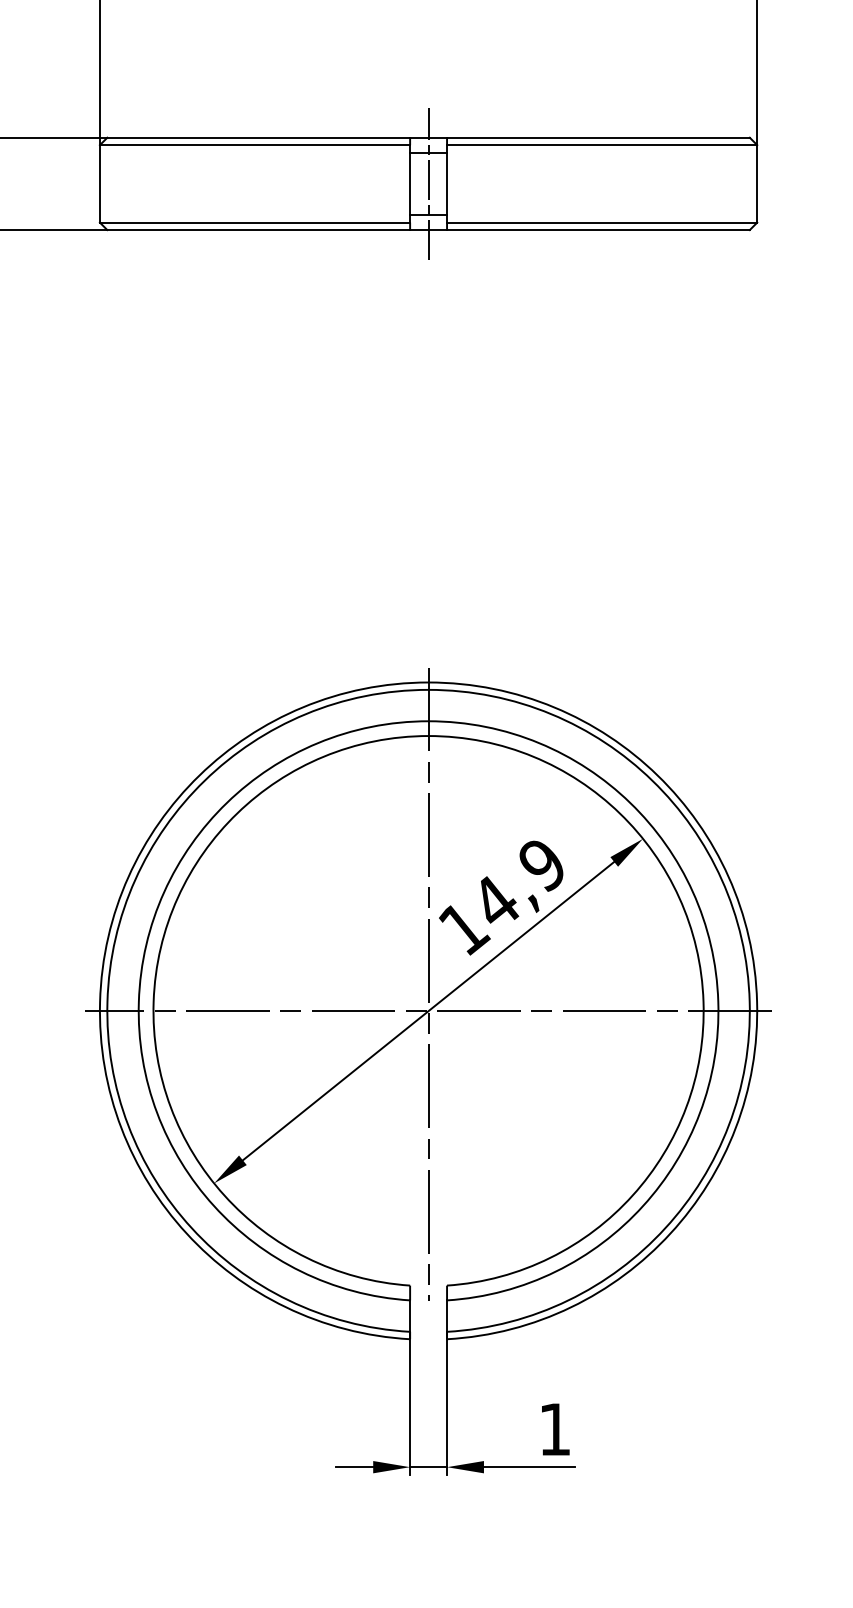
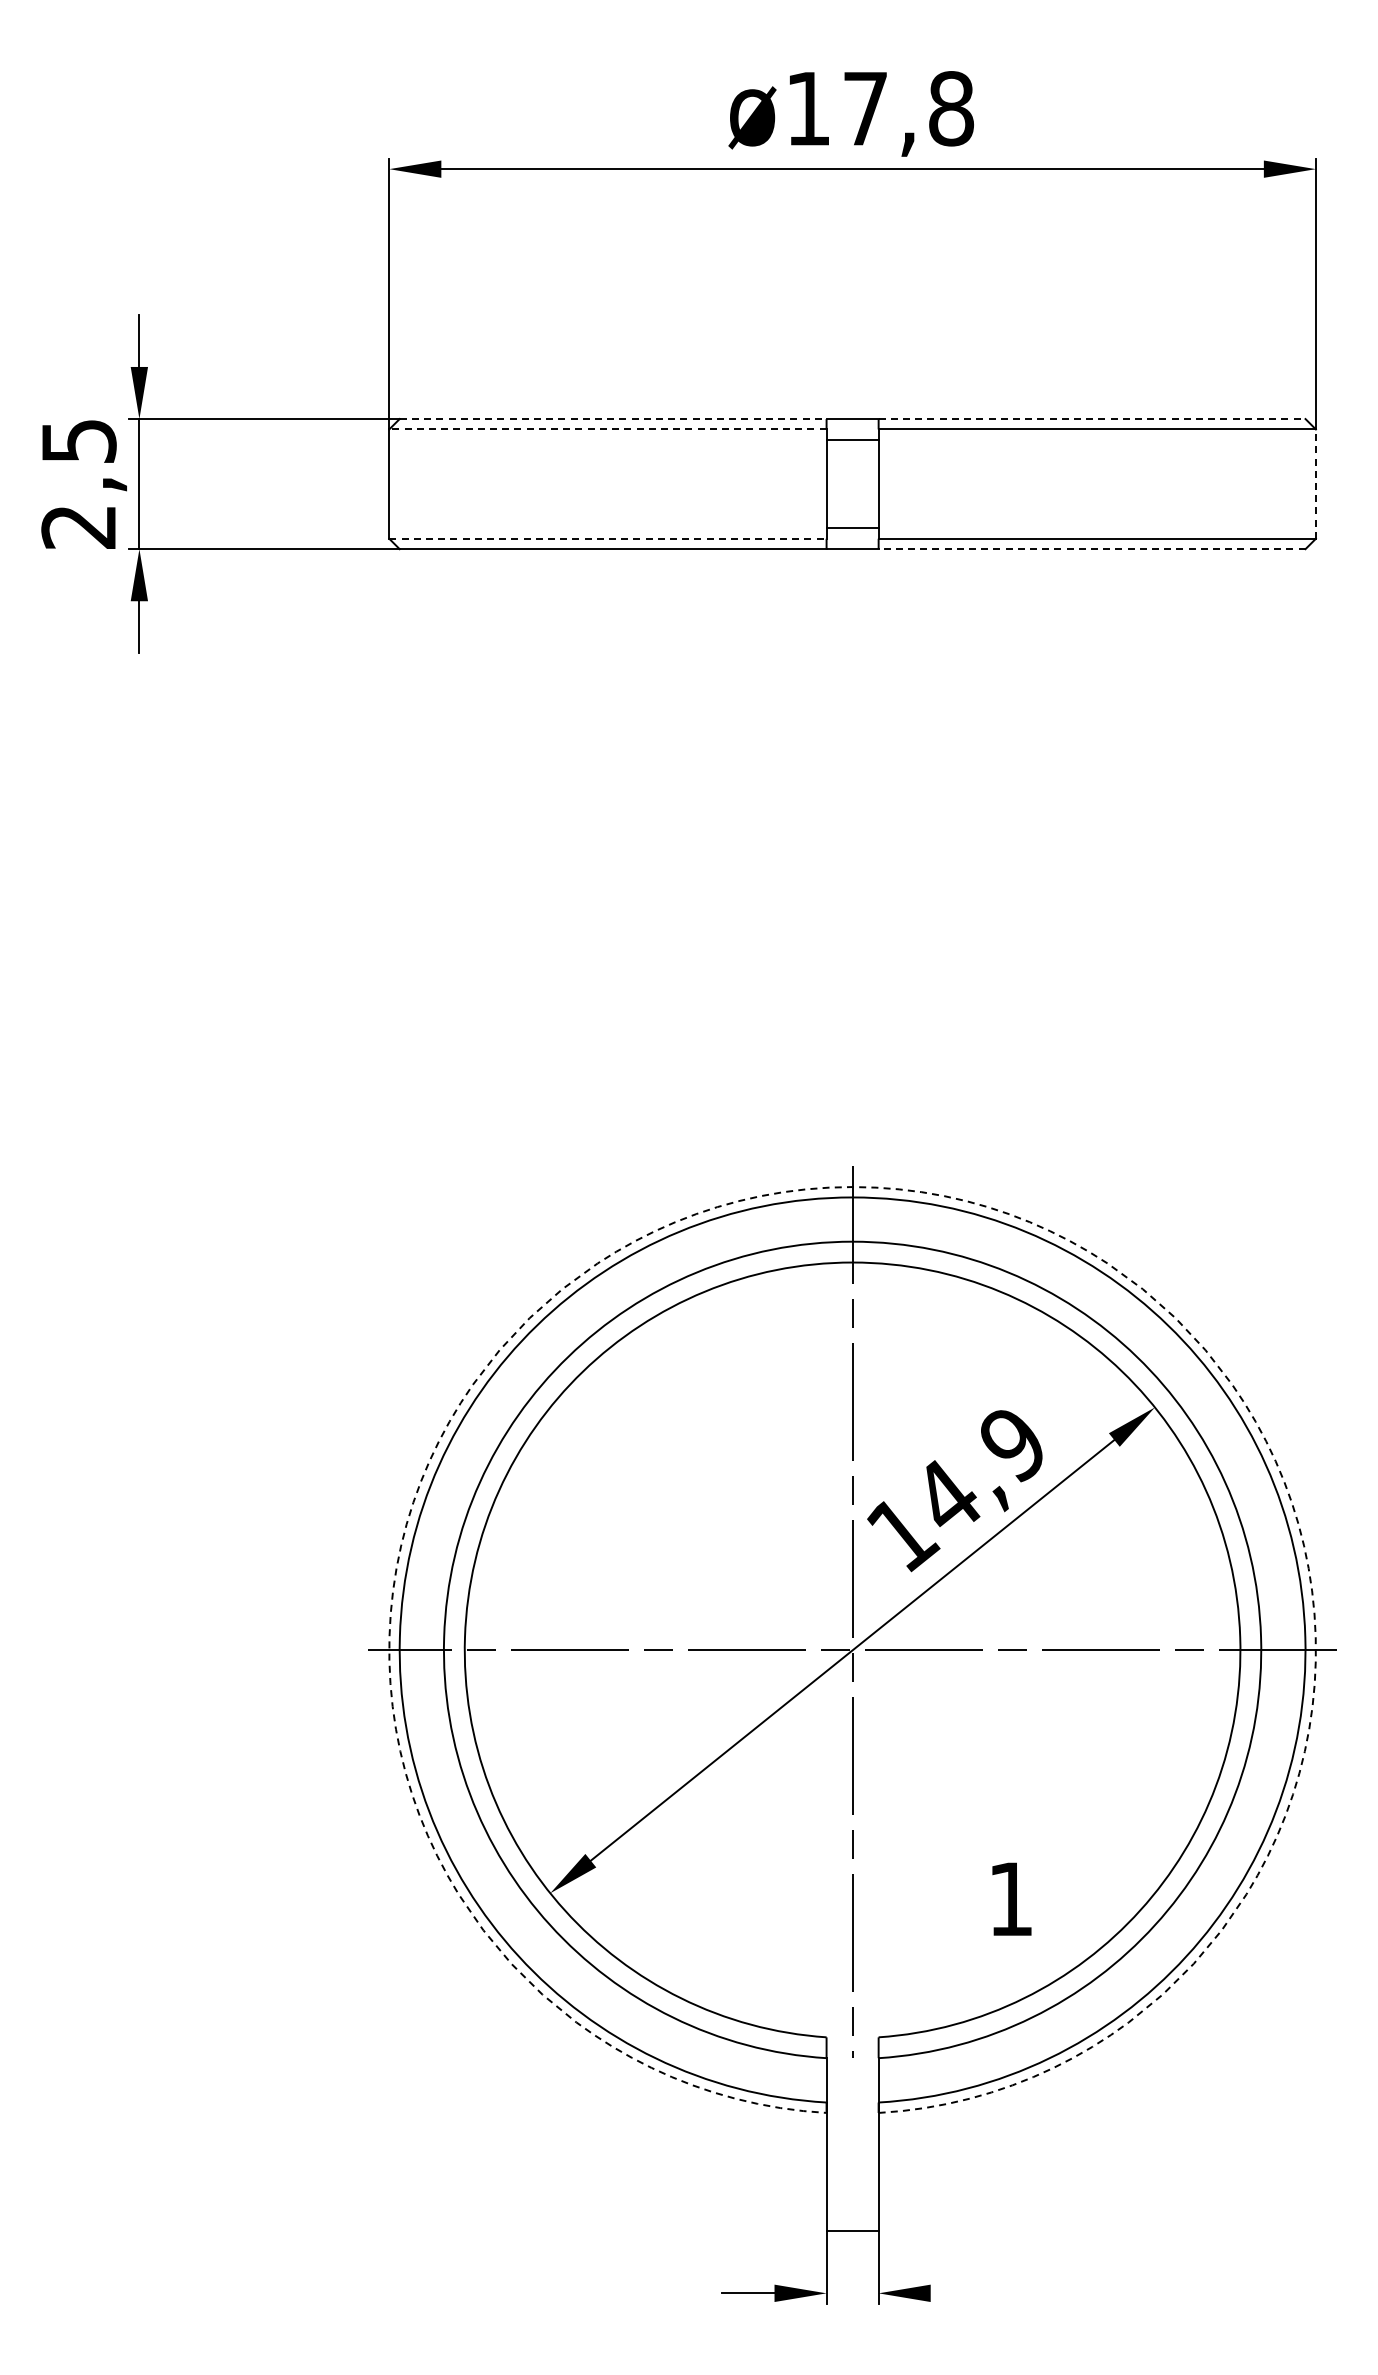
line: (258, 138) -> (613, 419), solid -> dashed
line: (598, 138) -> (1092, 419), solid -> dashed
line: (254, 145) -> (607, 429), solid -> dashed
line: (428, 183) -> (852, 483), removed
line: (756, 184) -> (1315, 484), solid -> dashed
line: (254, 222) -> (607, 538), solid -> dashed
line: (598, 230) -> (1091, 549), solid -> dashed
arc: (428, 682) -> (852, 1187), solid -> dashed
text: (555, 1428) -> (1011, 1898), moved
line: (428, 1467) -> (852, 2231), moved
line: (529, 1467) -> (994, 2293), removed

